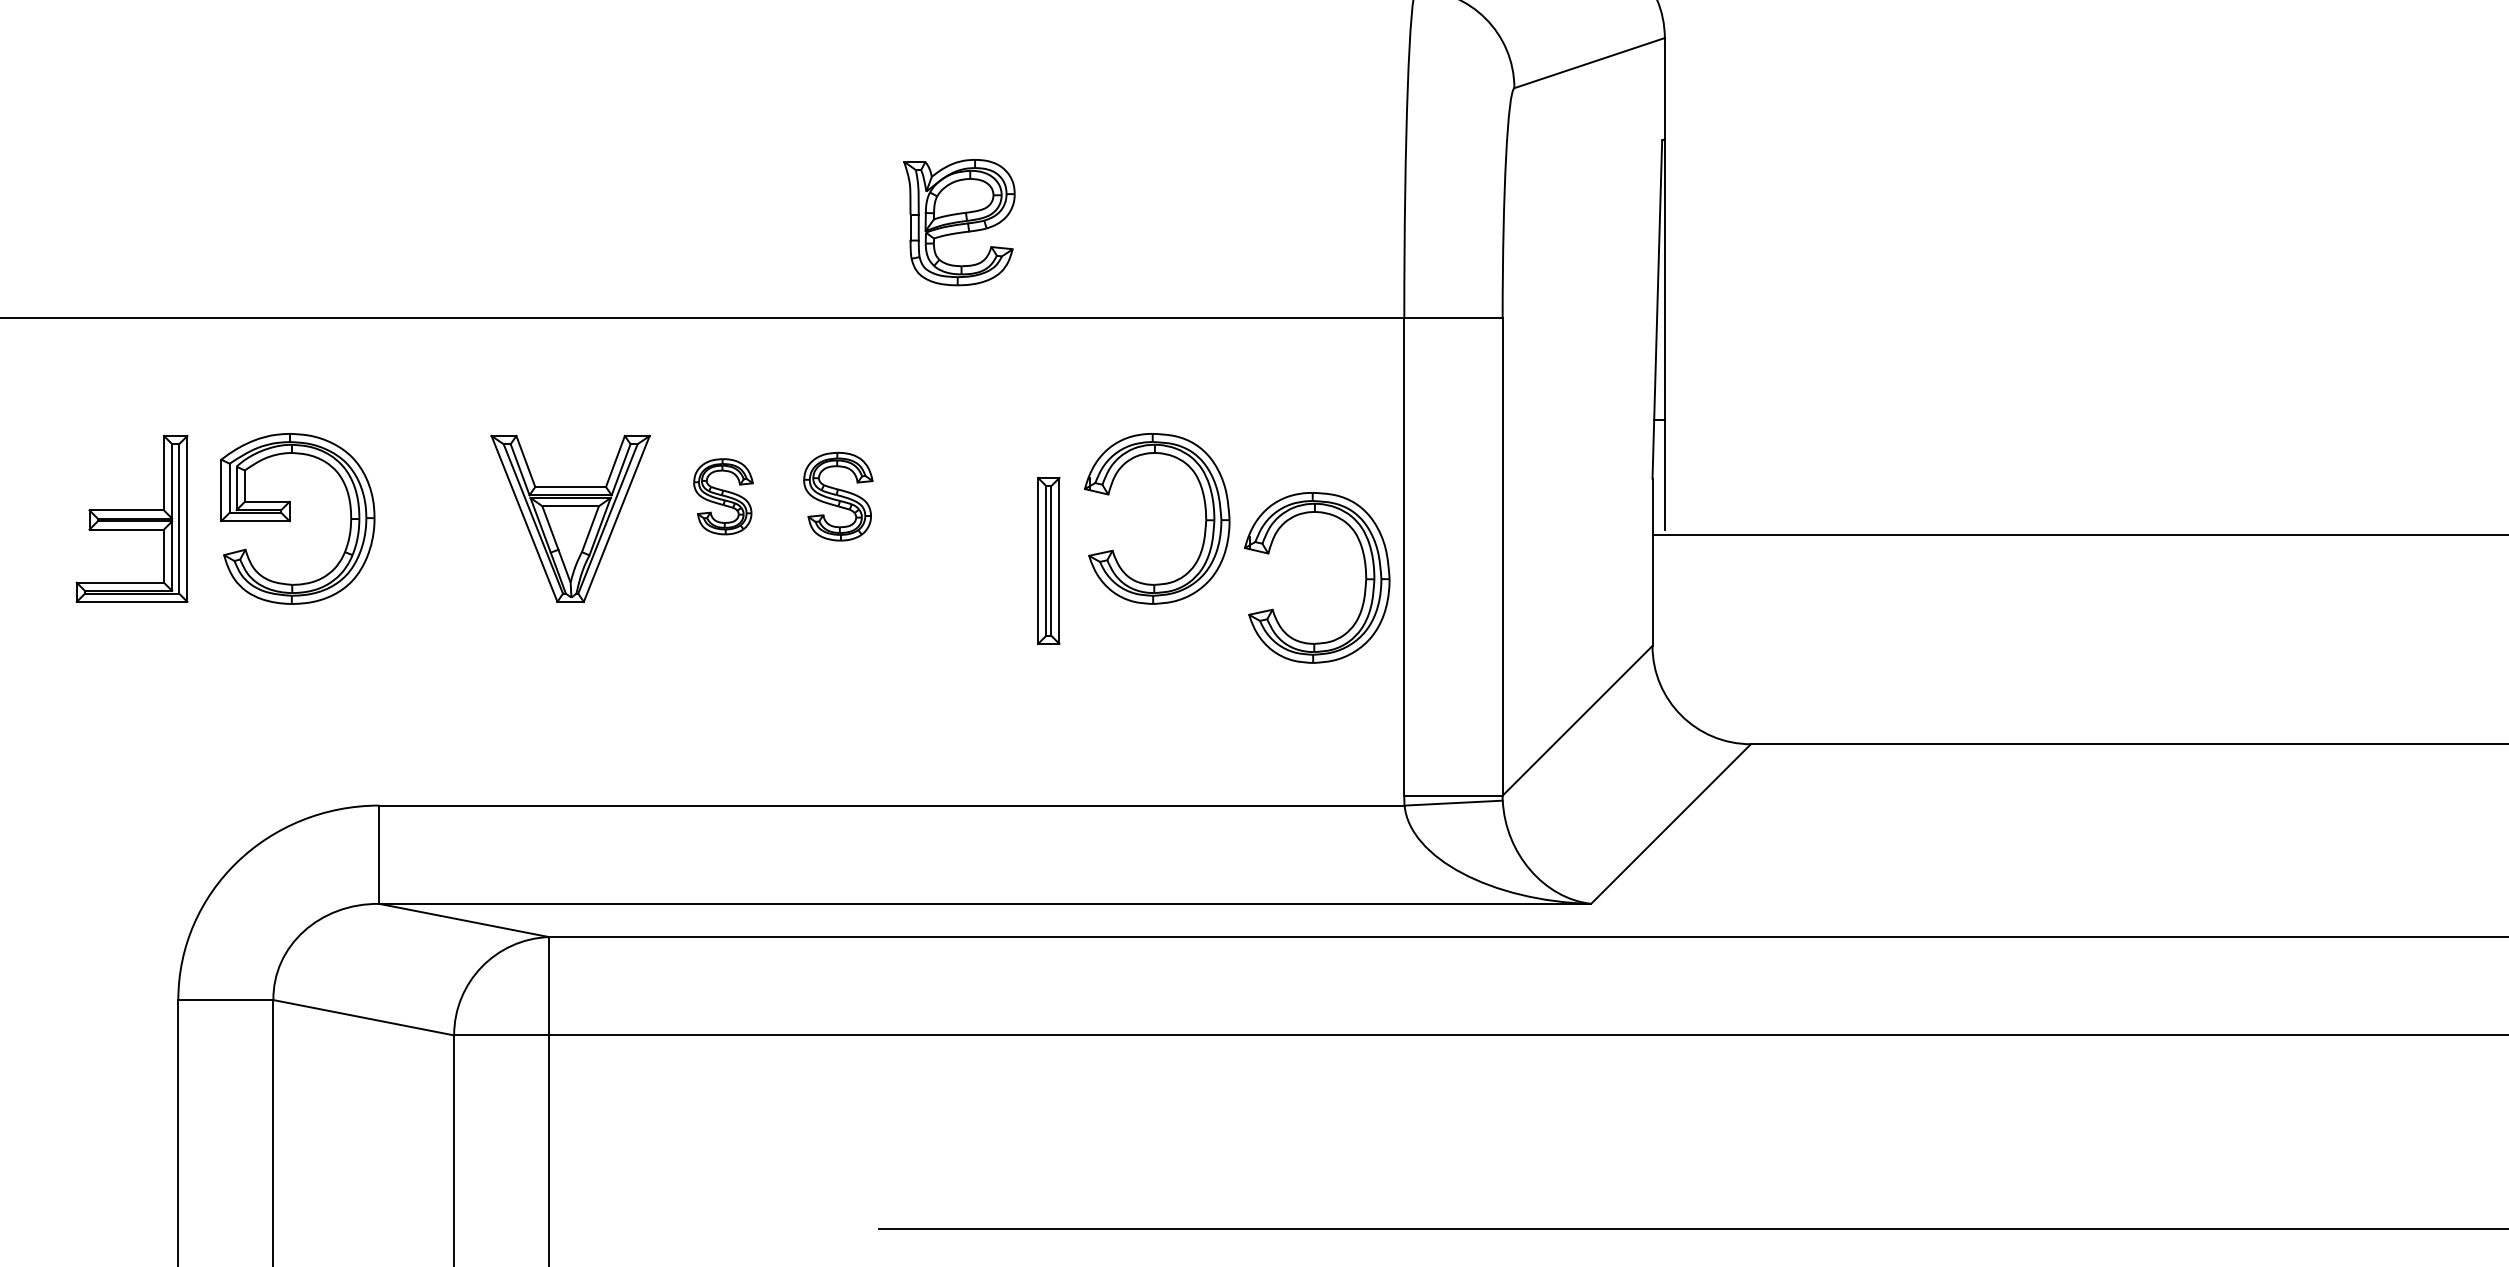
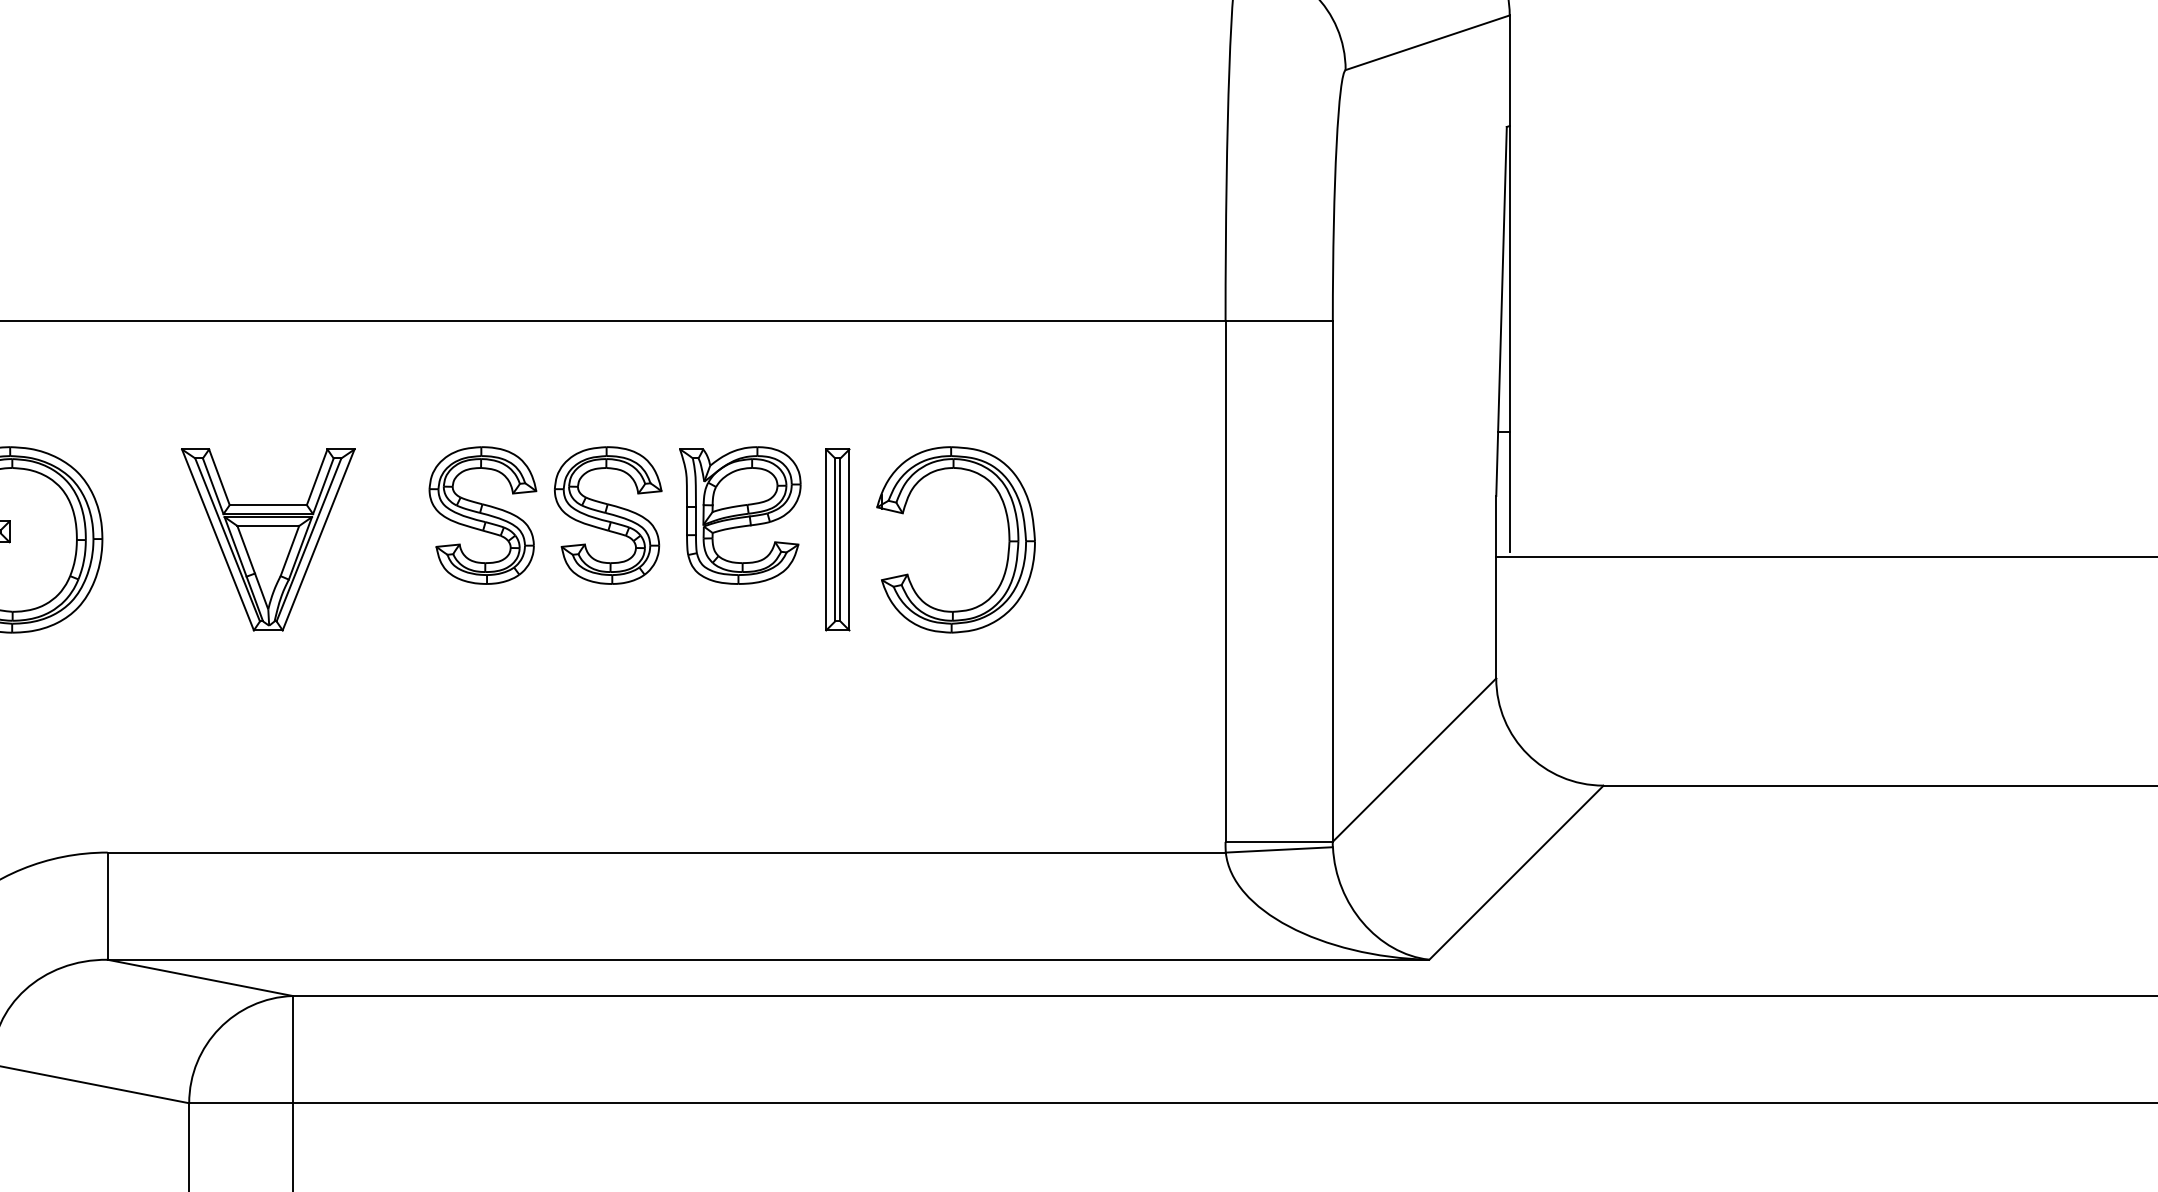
part: (959, 222) -> (740, 515), moved
part: (723, 496) -> (483, 515), size x1.67
part: (838, 496) -> (608, 515), size x1.43
part: (570, 518) -> (268, 539), moved
part: (1048, 560) -> (837, 539), moved
part: (1364, 585) -> (1182, 612), removed

